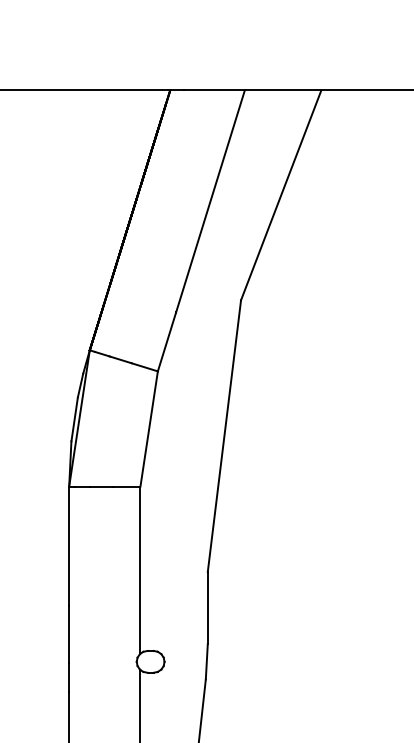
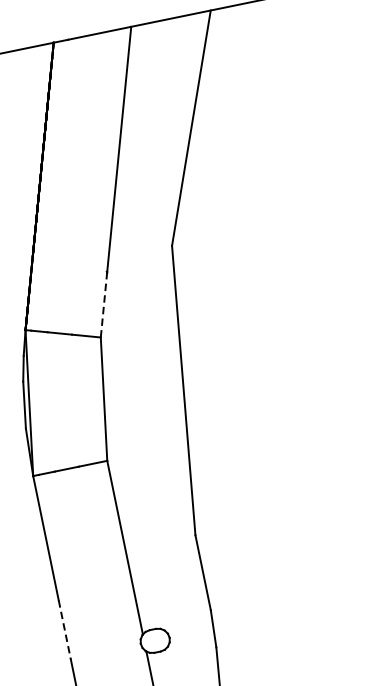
line: (166, 342) -> (103, 305), solid -> dashed
line: (69, 635) -> (65, 630), solid -> dashed

